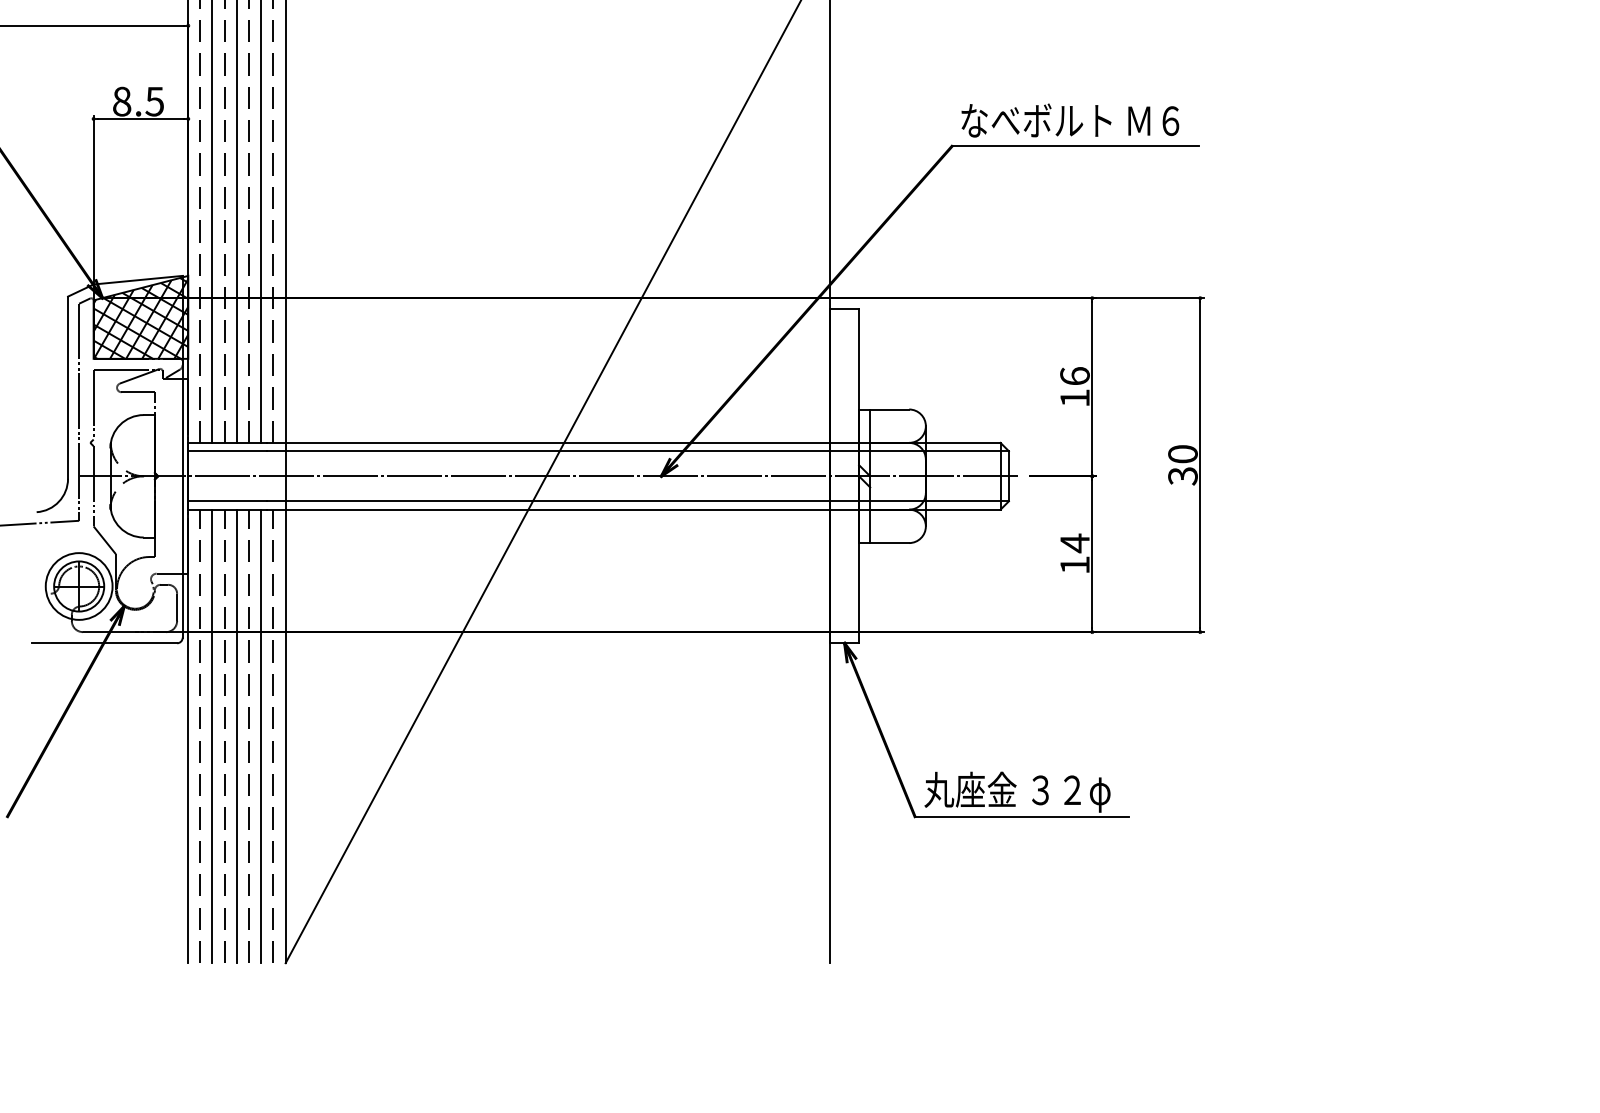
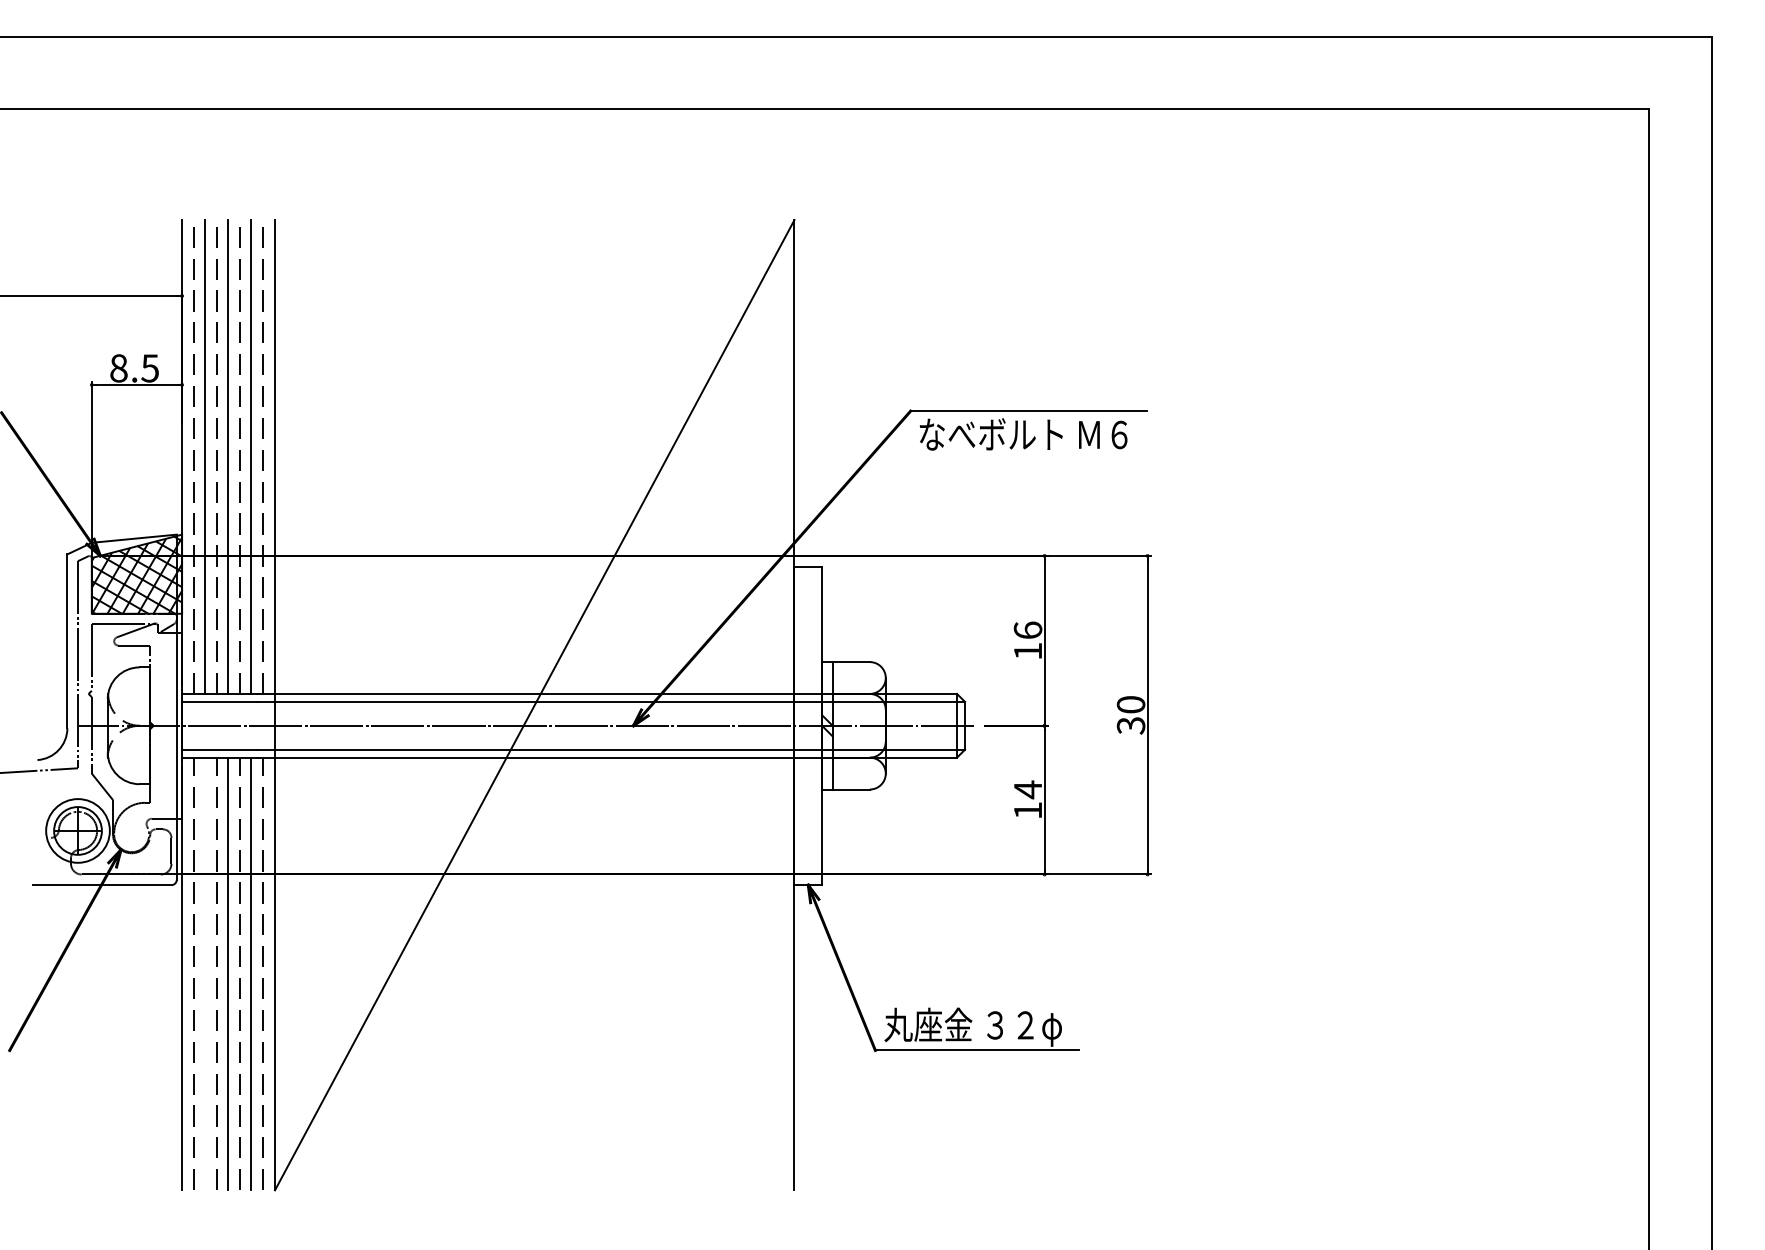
text: (1070, 120) -> (1023, 434), moved
line: (212, 735) -> (205, 973), removed

